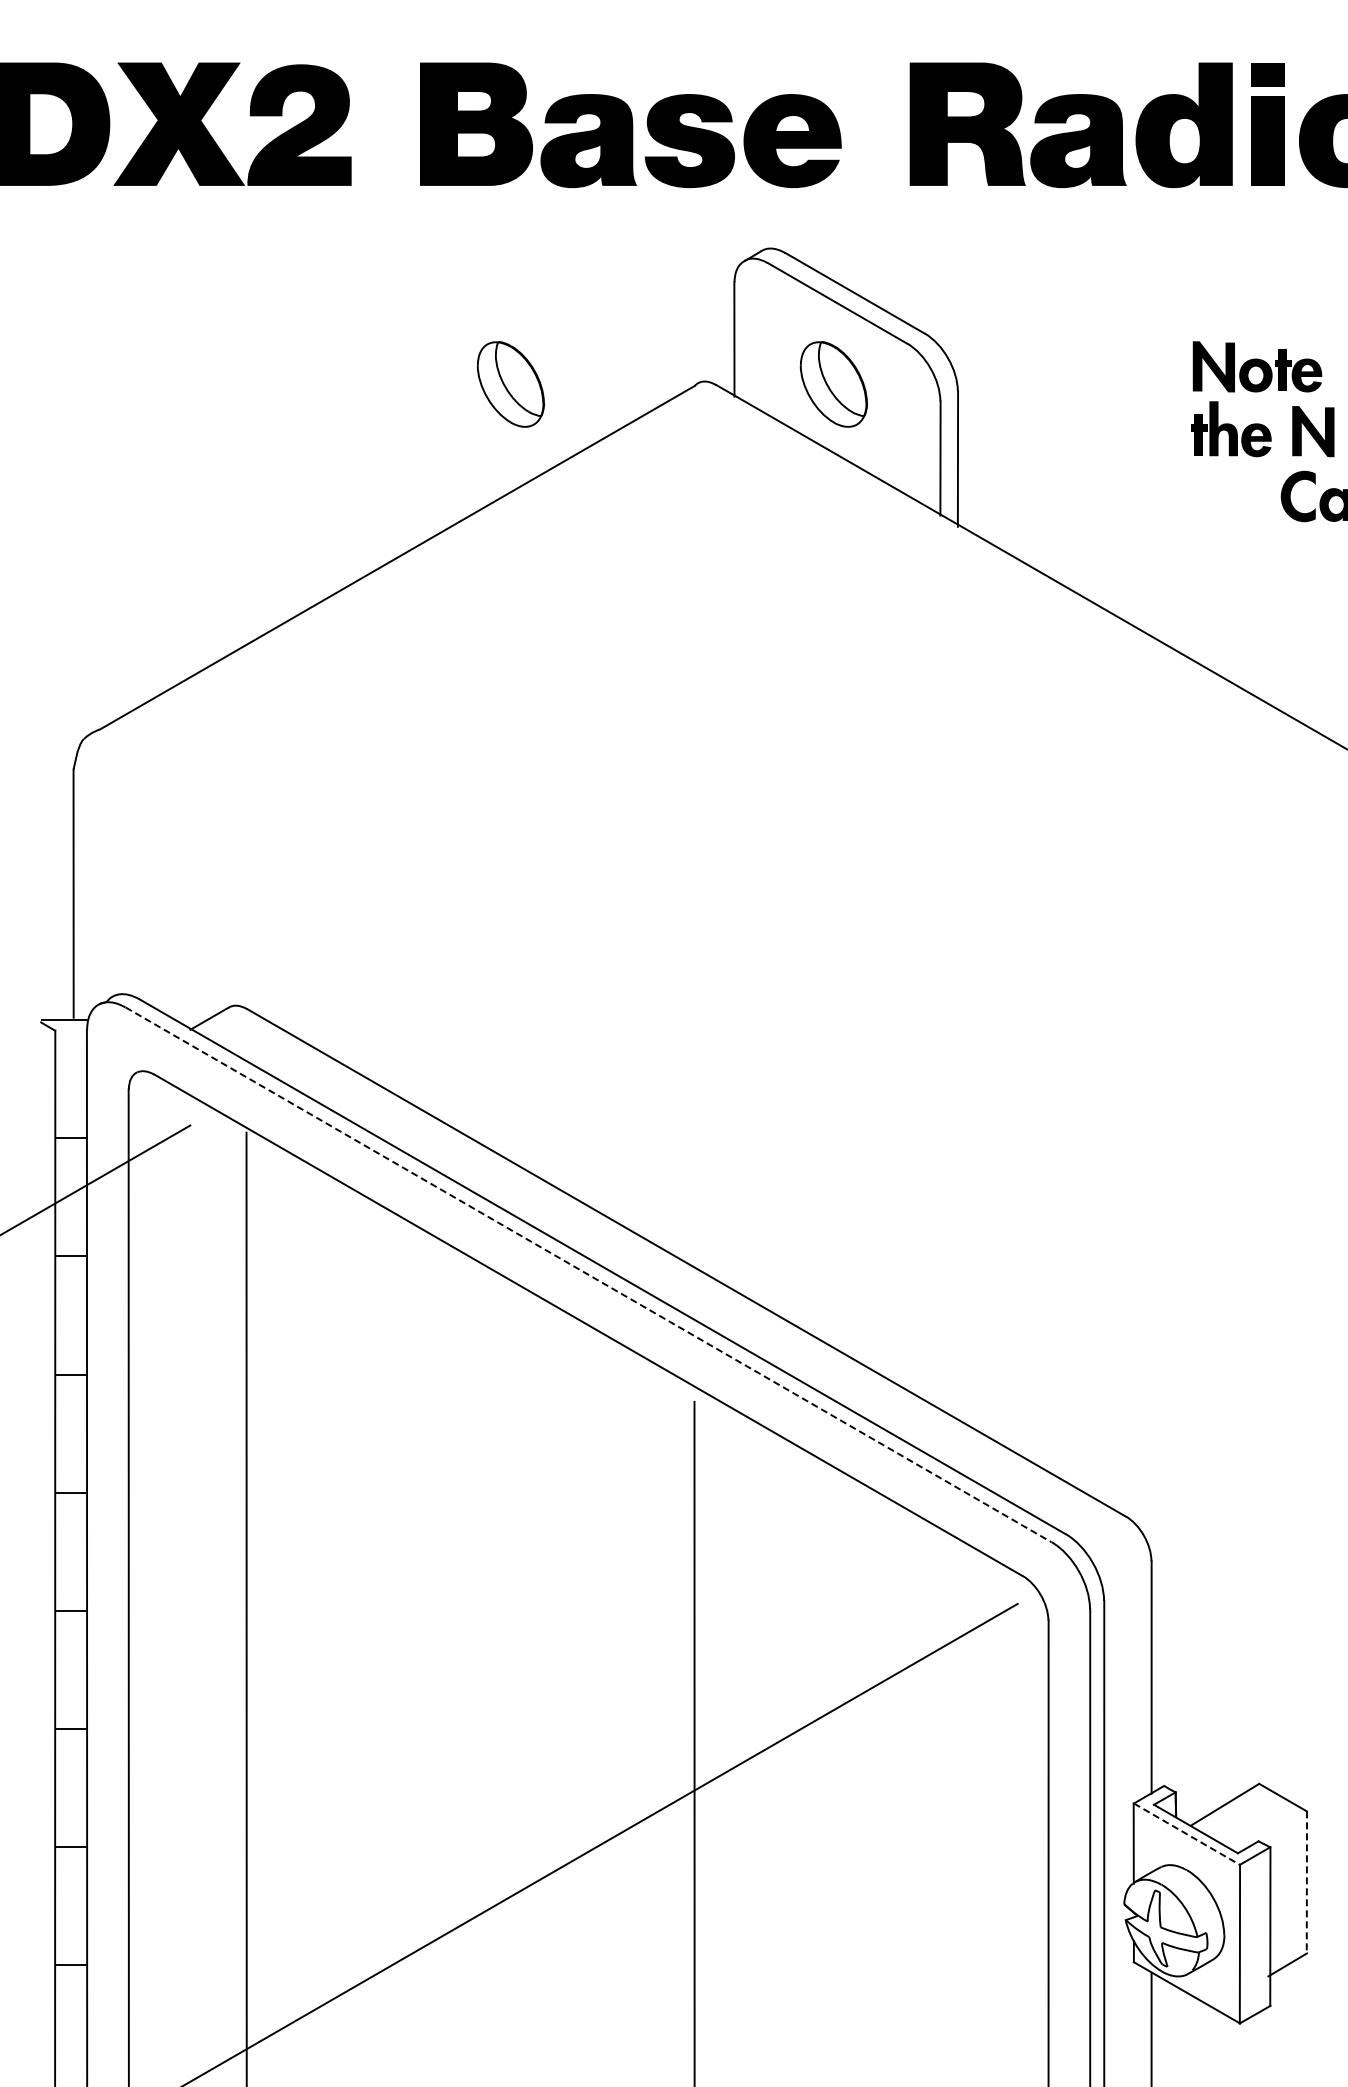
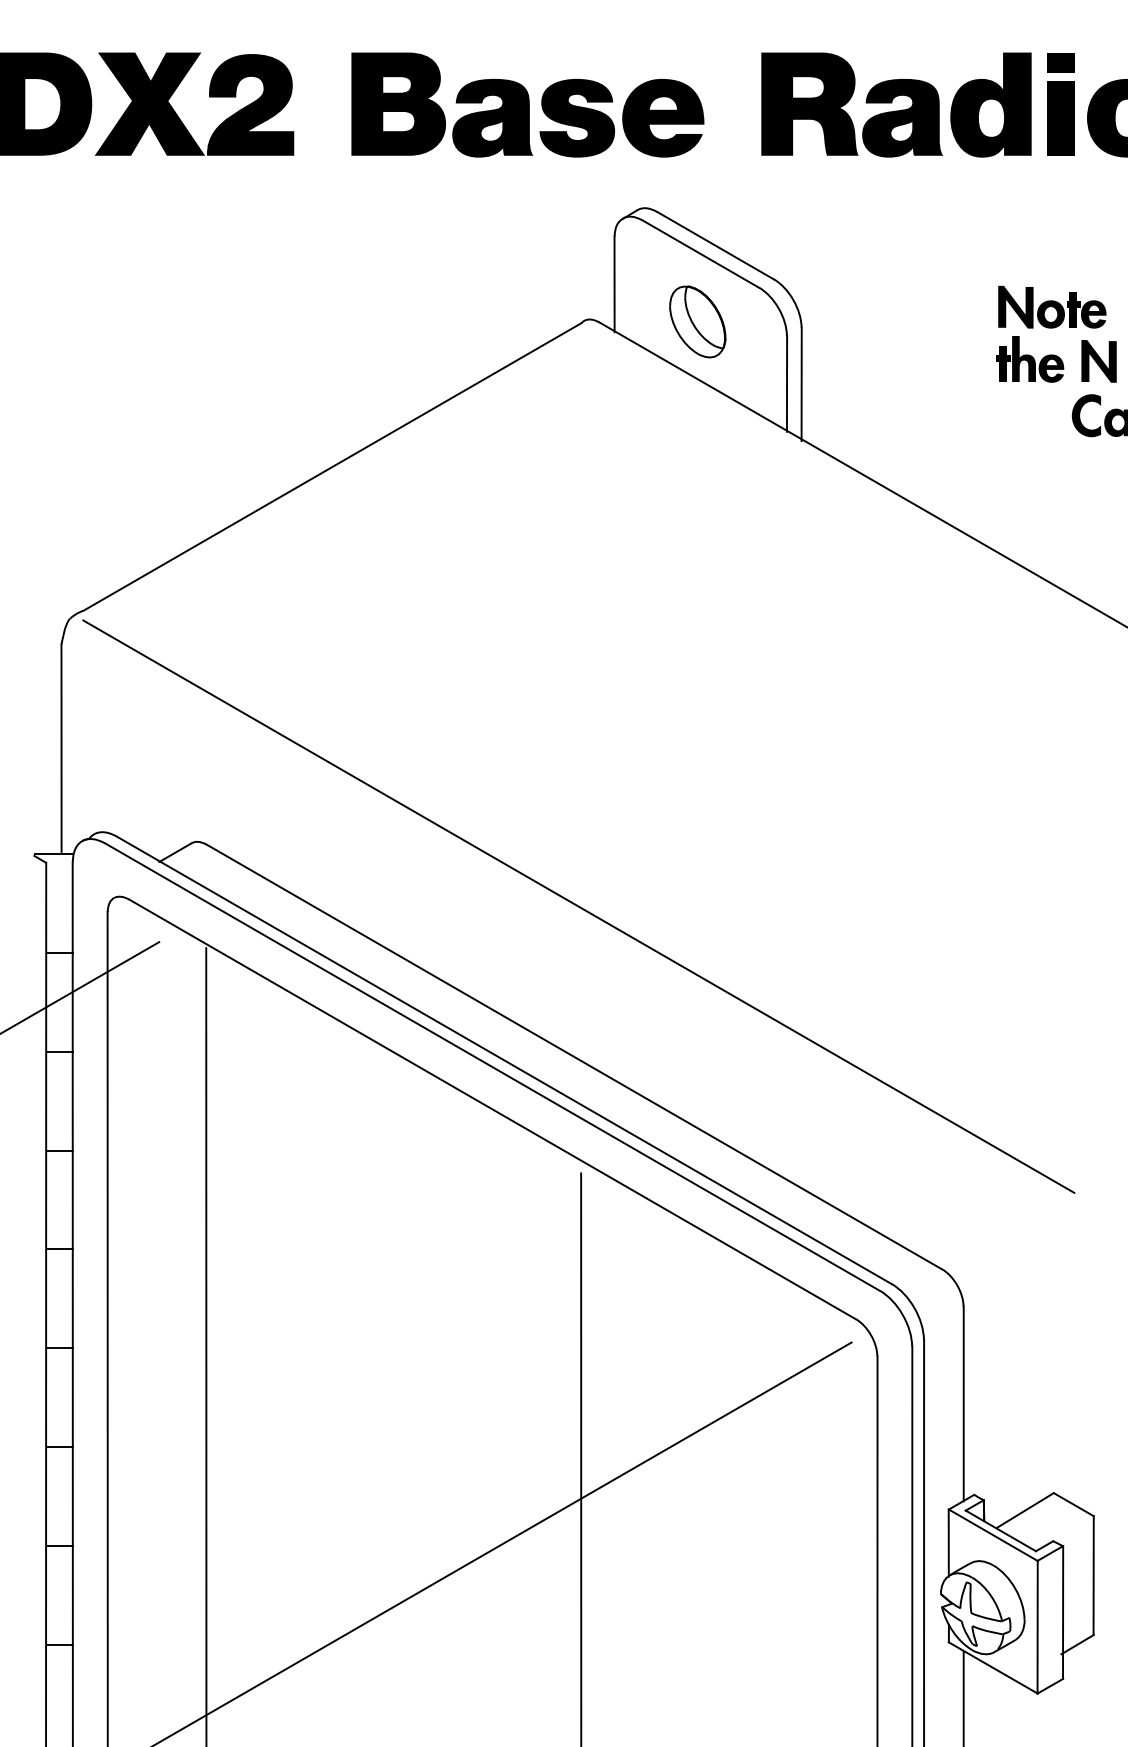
part: (510, 384) -> (427, 321), removed
line: (691, 1083) -> (578, 906), added
line: (589, 1275) -> (493, 1067), dashed -> solid
line: (1187, 1834) -> (993, 1535), dashed -> solid
line: (1306, 1882) -> (1093, 1575), dashed -> solid

